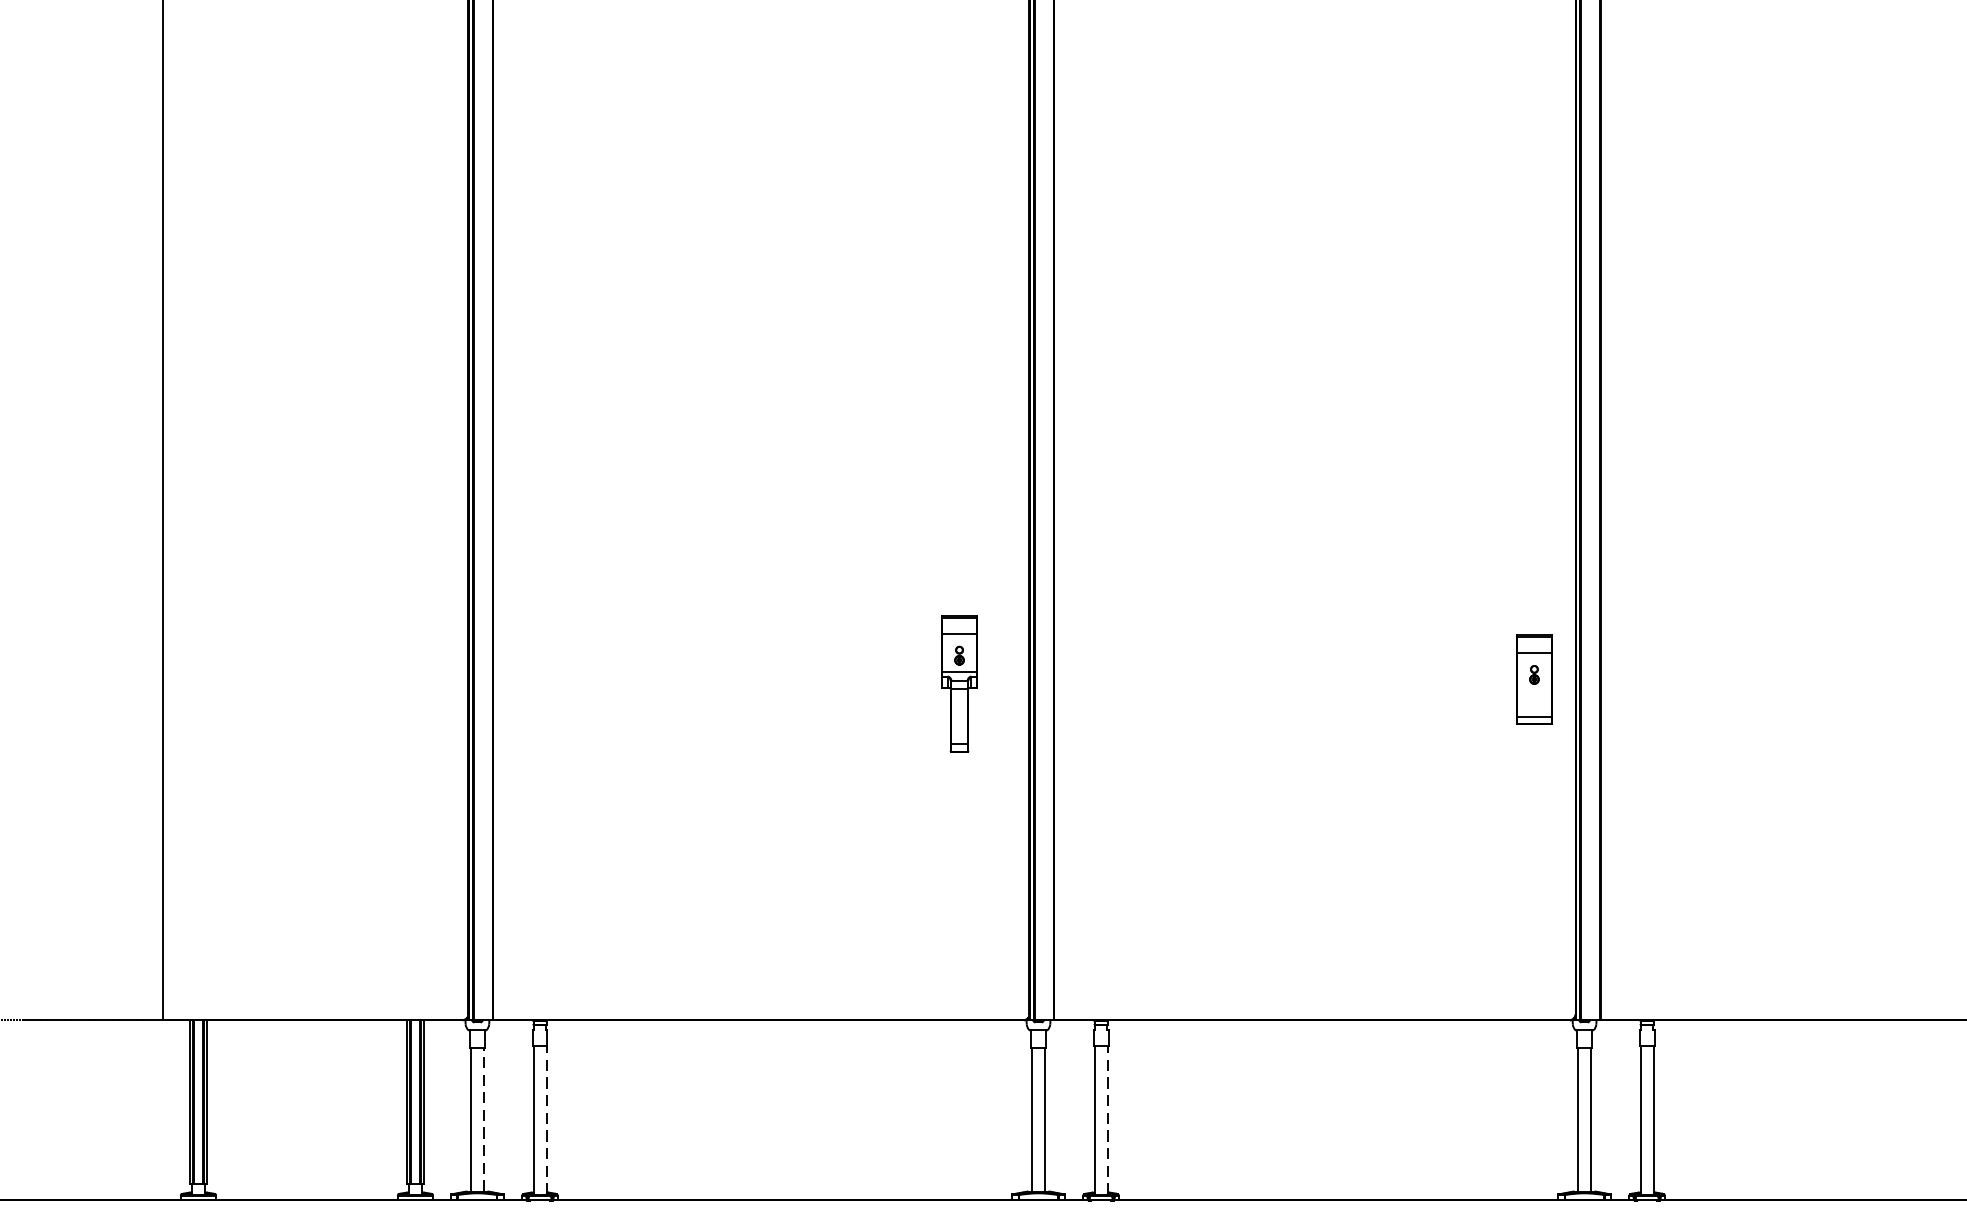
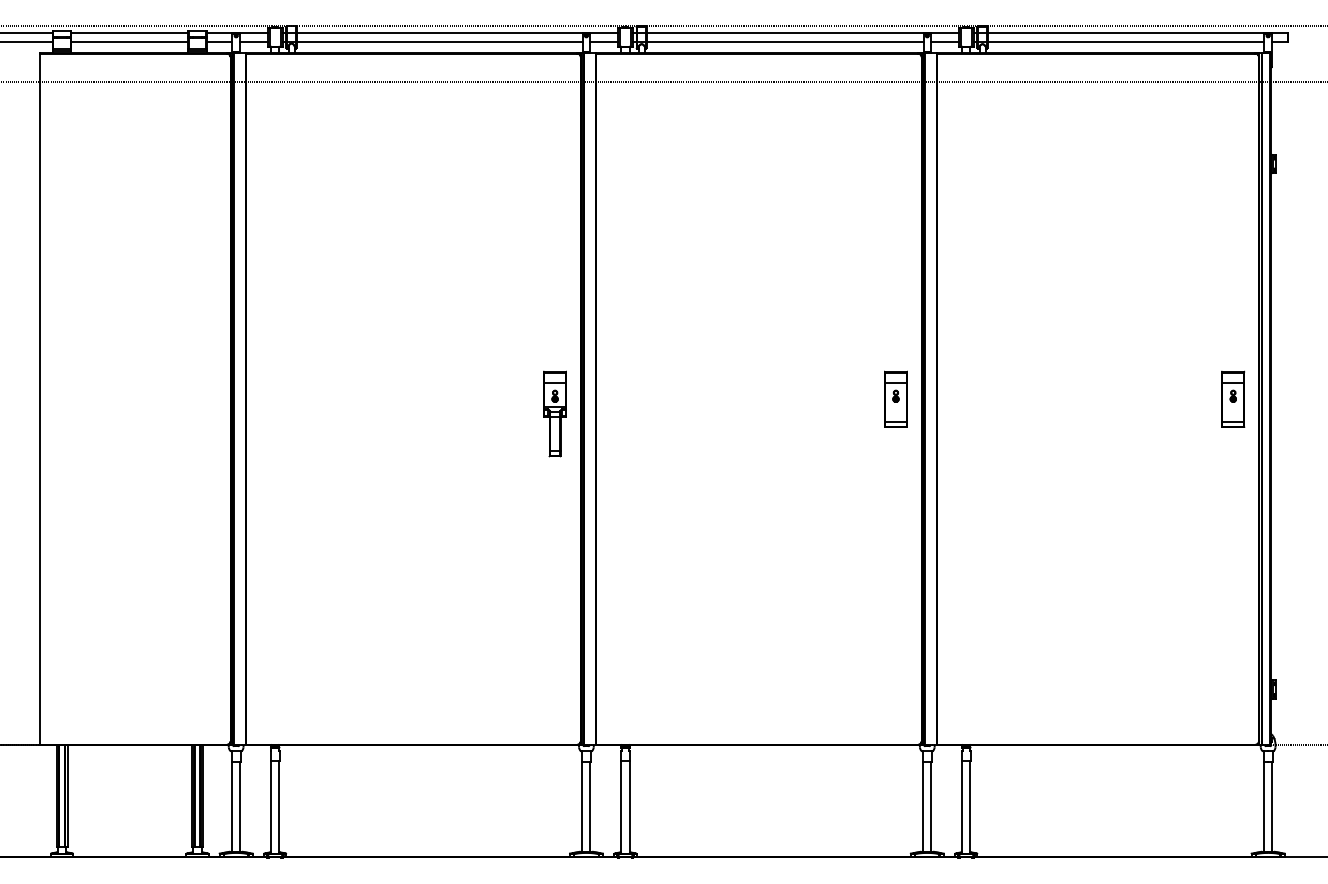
part: (1533, 678) -> (895, 398), moved
part: (958, 683) -> (554, 413), moved
line: (546, 1118) -> (279, 806), dashed -> solid
line: (1107, 1118) -> (629, 806), dashed -> solid
line: (484, 1120) -> (240, 807), dashed -> solid

